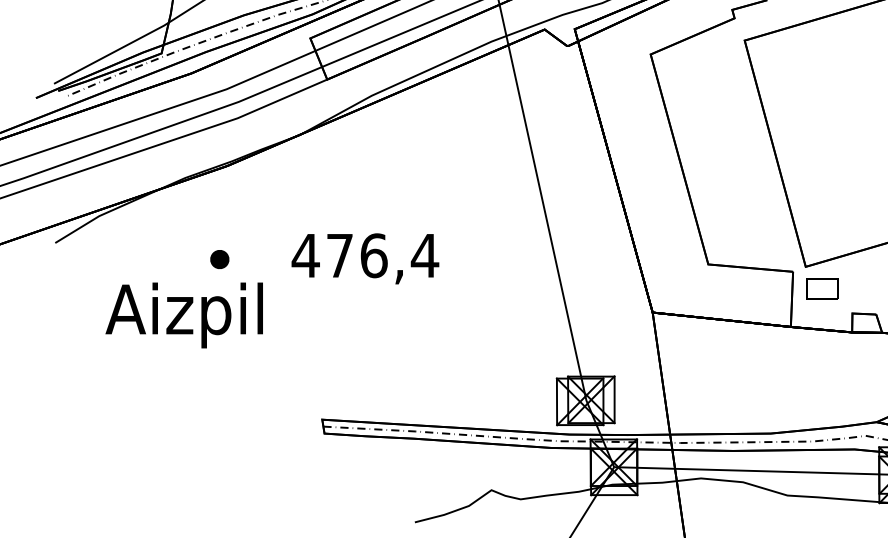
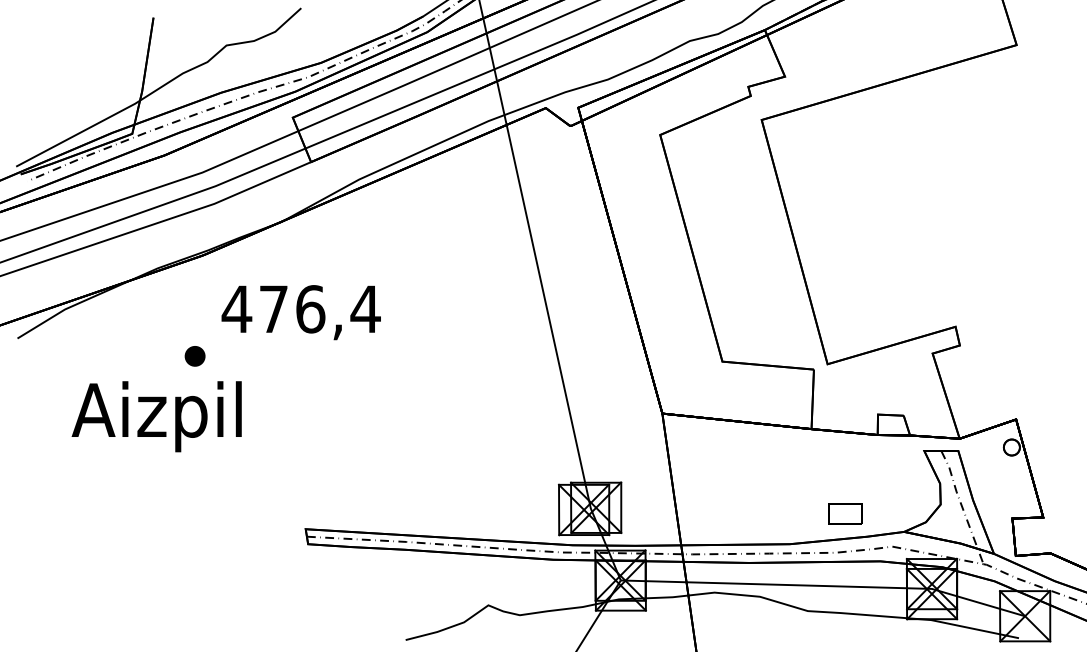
text: (364, 258) -> (300, 312), moved
part: (822, 288) -> (845, 513), moved

